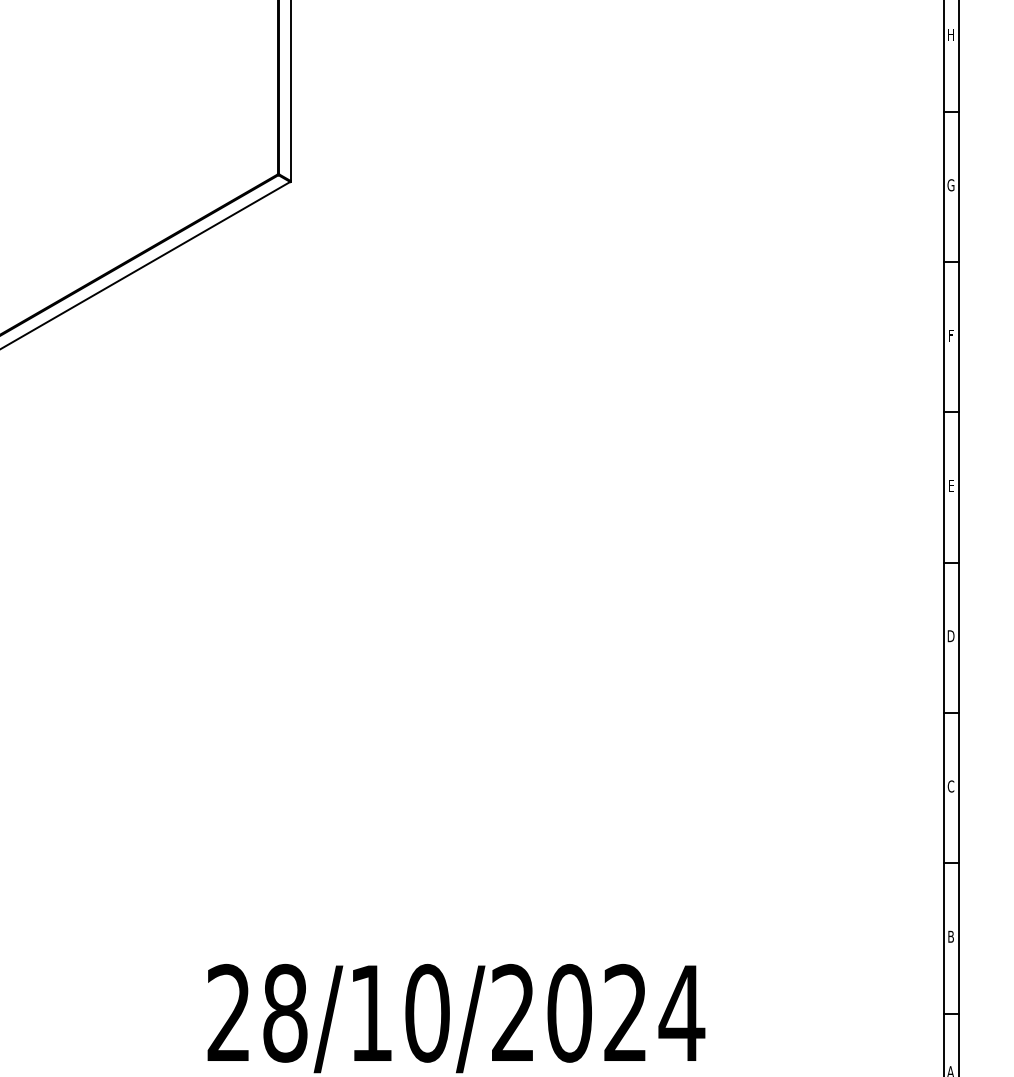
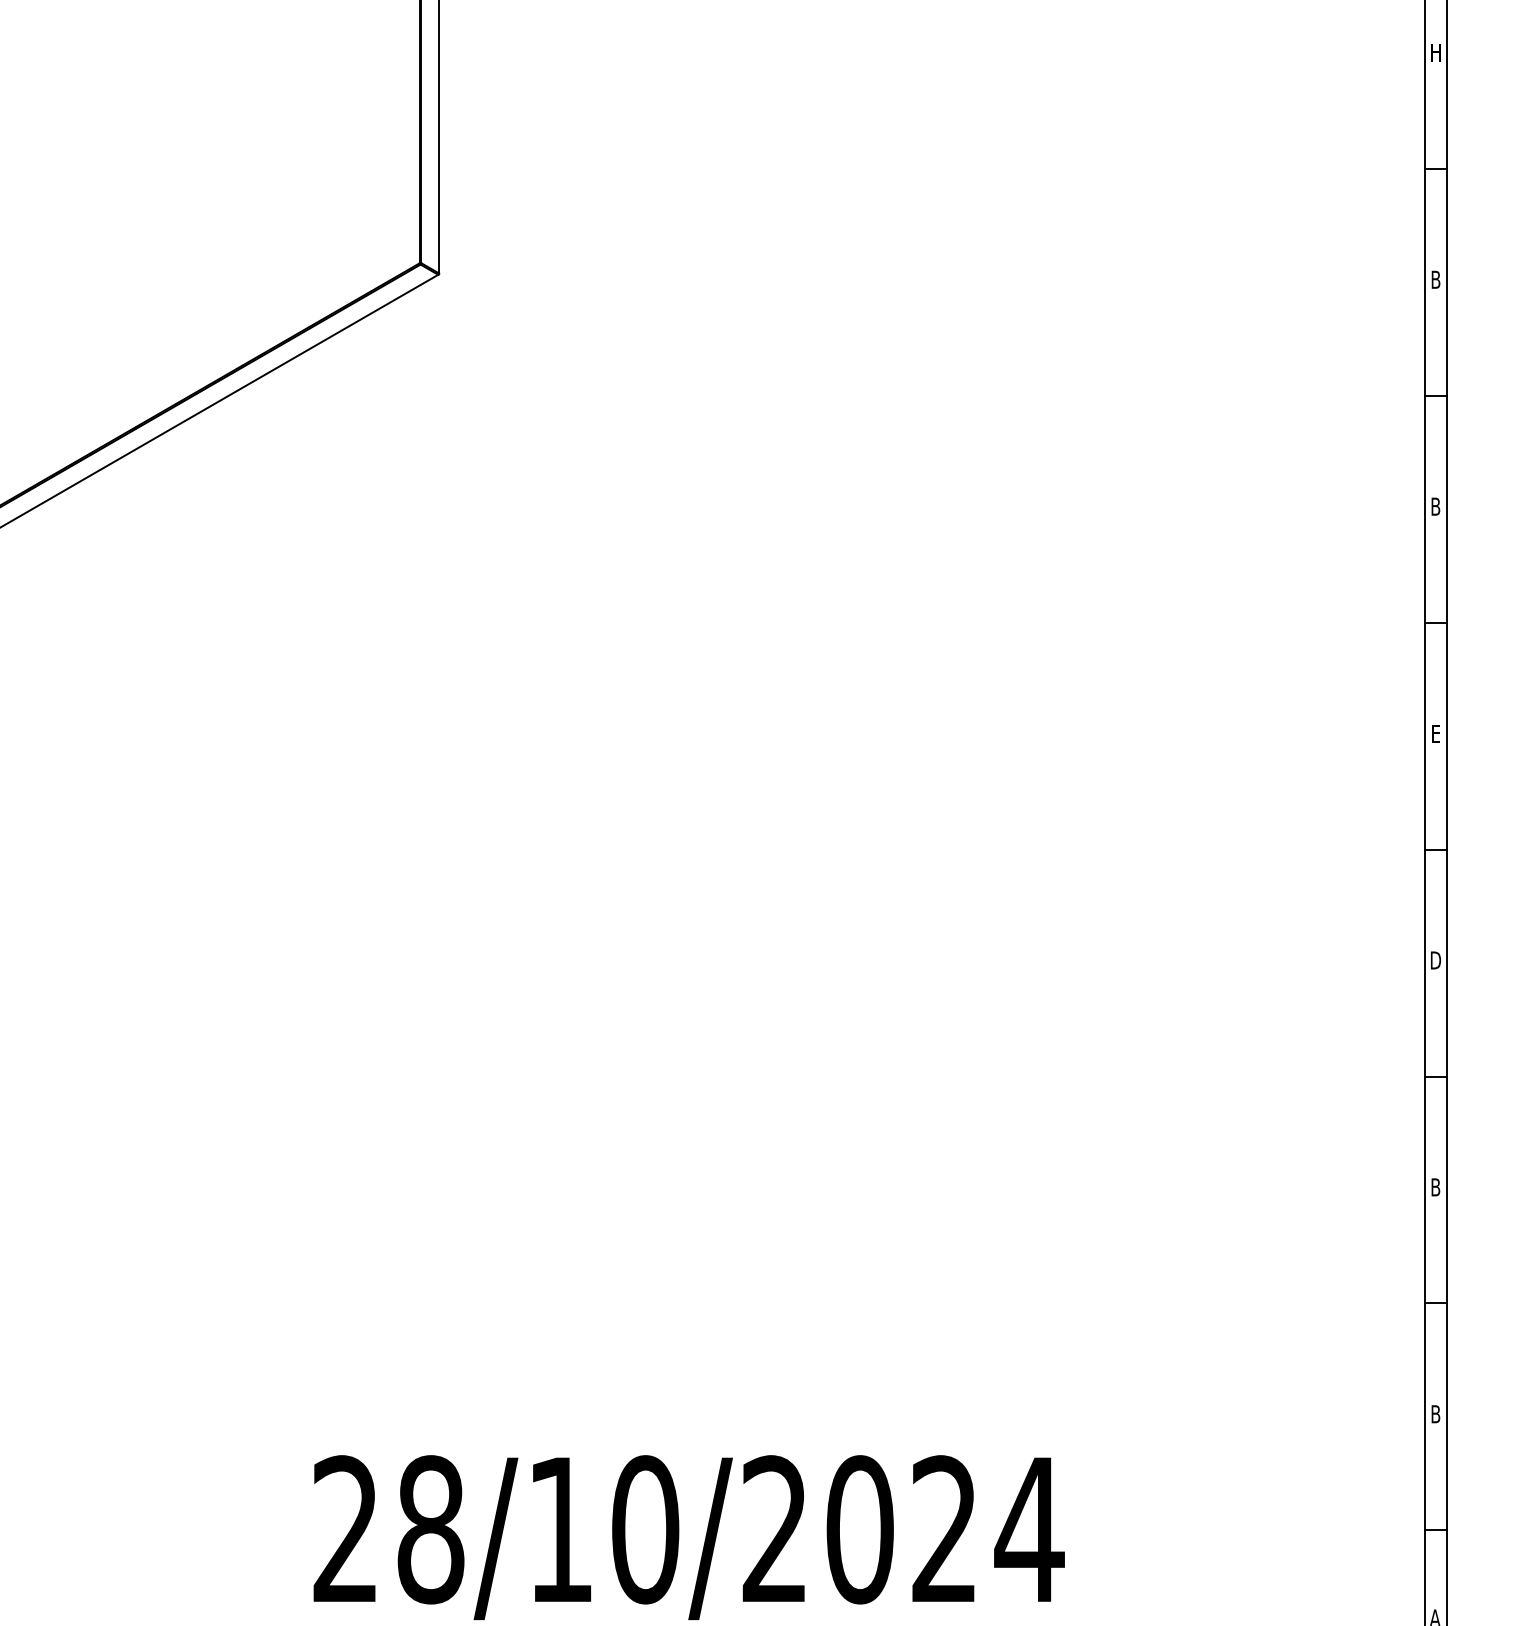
text: (950, 185) -> (1434, 280), G -> B
text: (950, 335) -> (1434, 506), F -> B
text: (950, 786) -> (1434, 1187), C -> B

